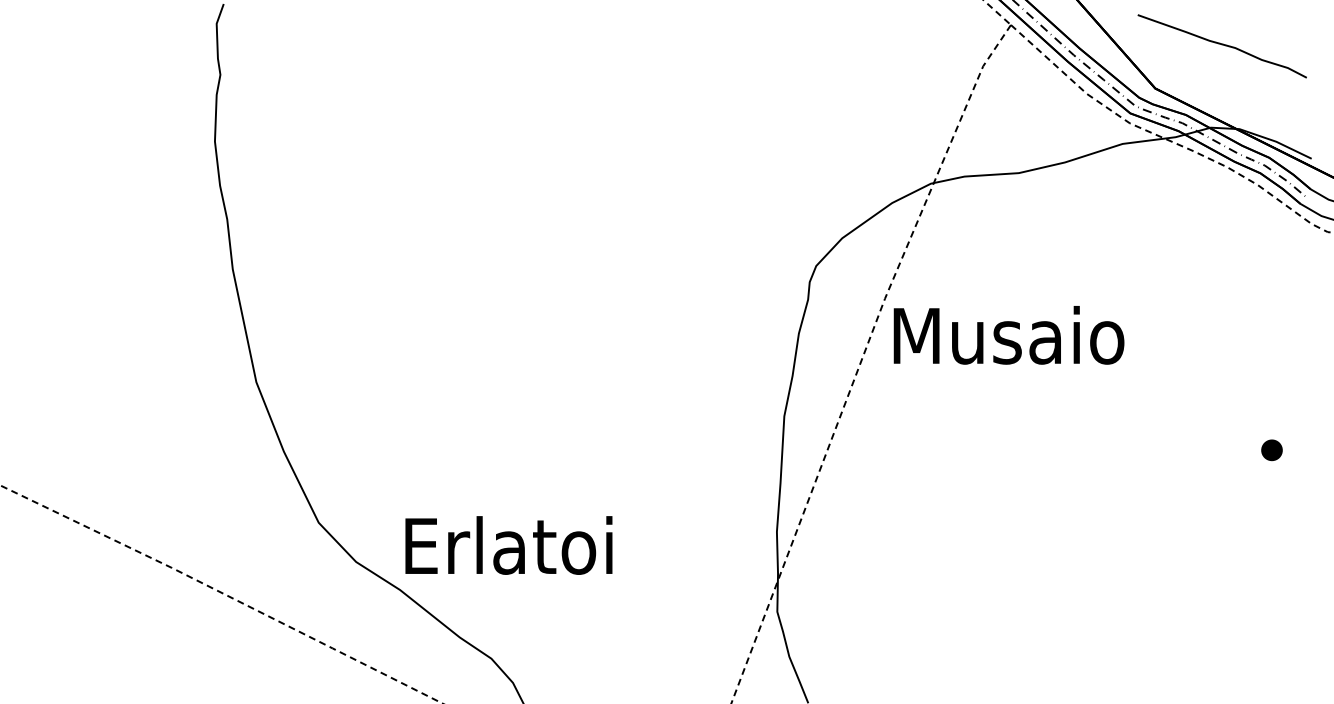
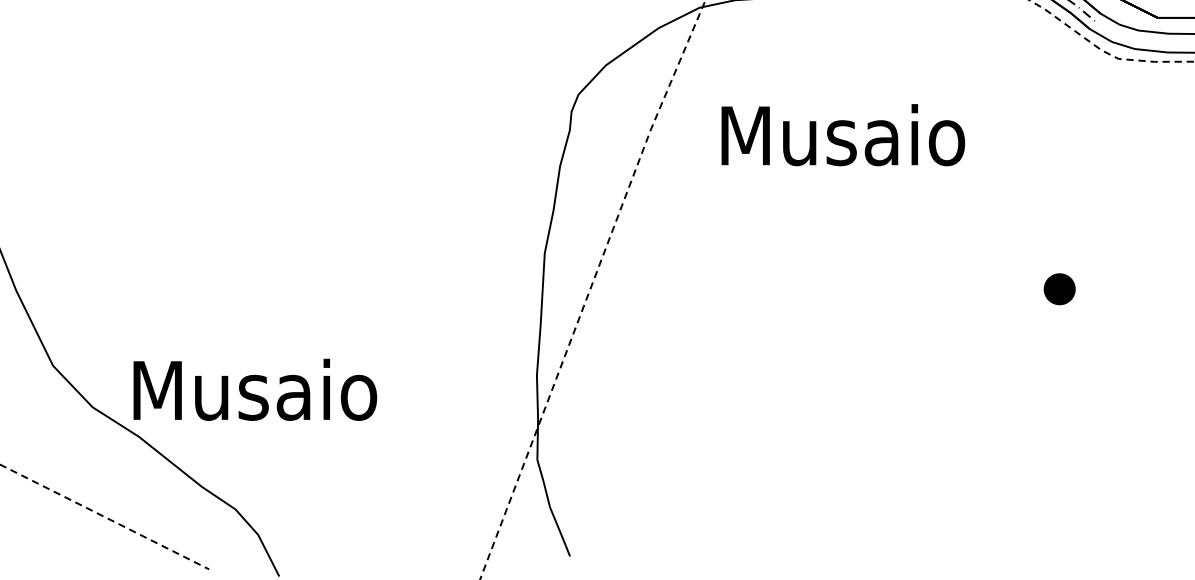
text: (1008, 335) -> (842, 135), moved
part: (1271, 450) -> (1059, 289), size x1.4
text: (510, 545) -> (255, 389), Erlatoi -> Musaio

